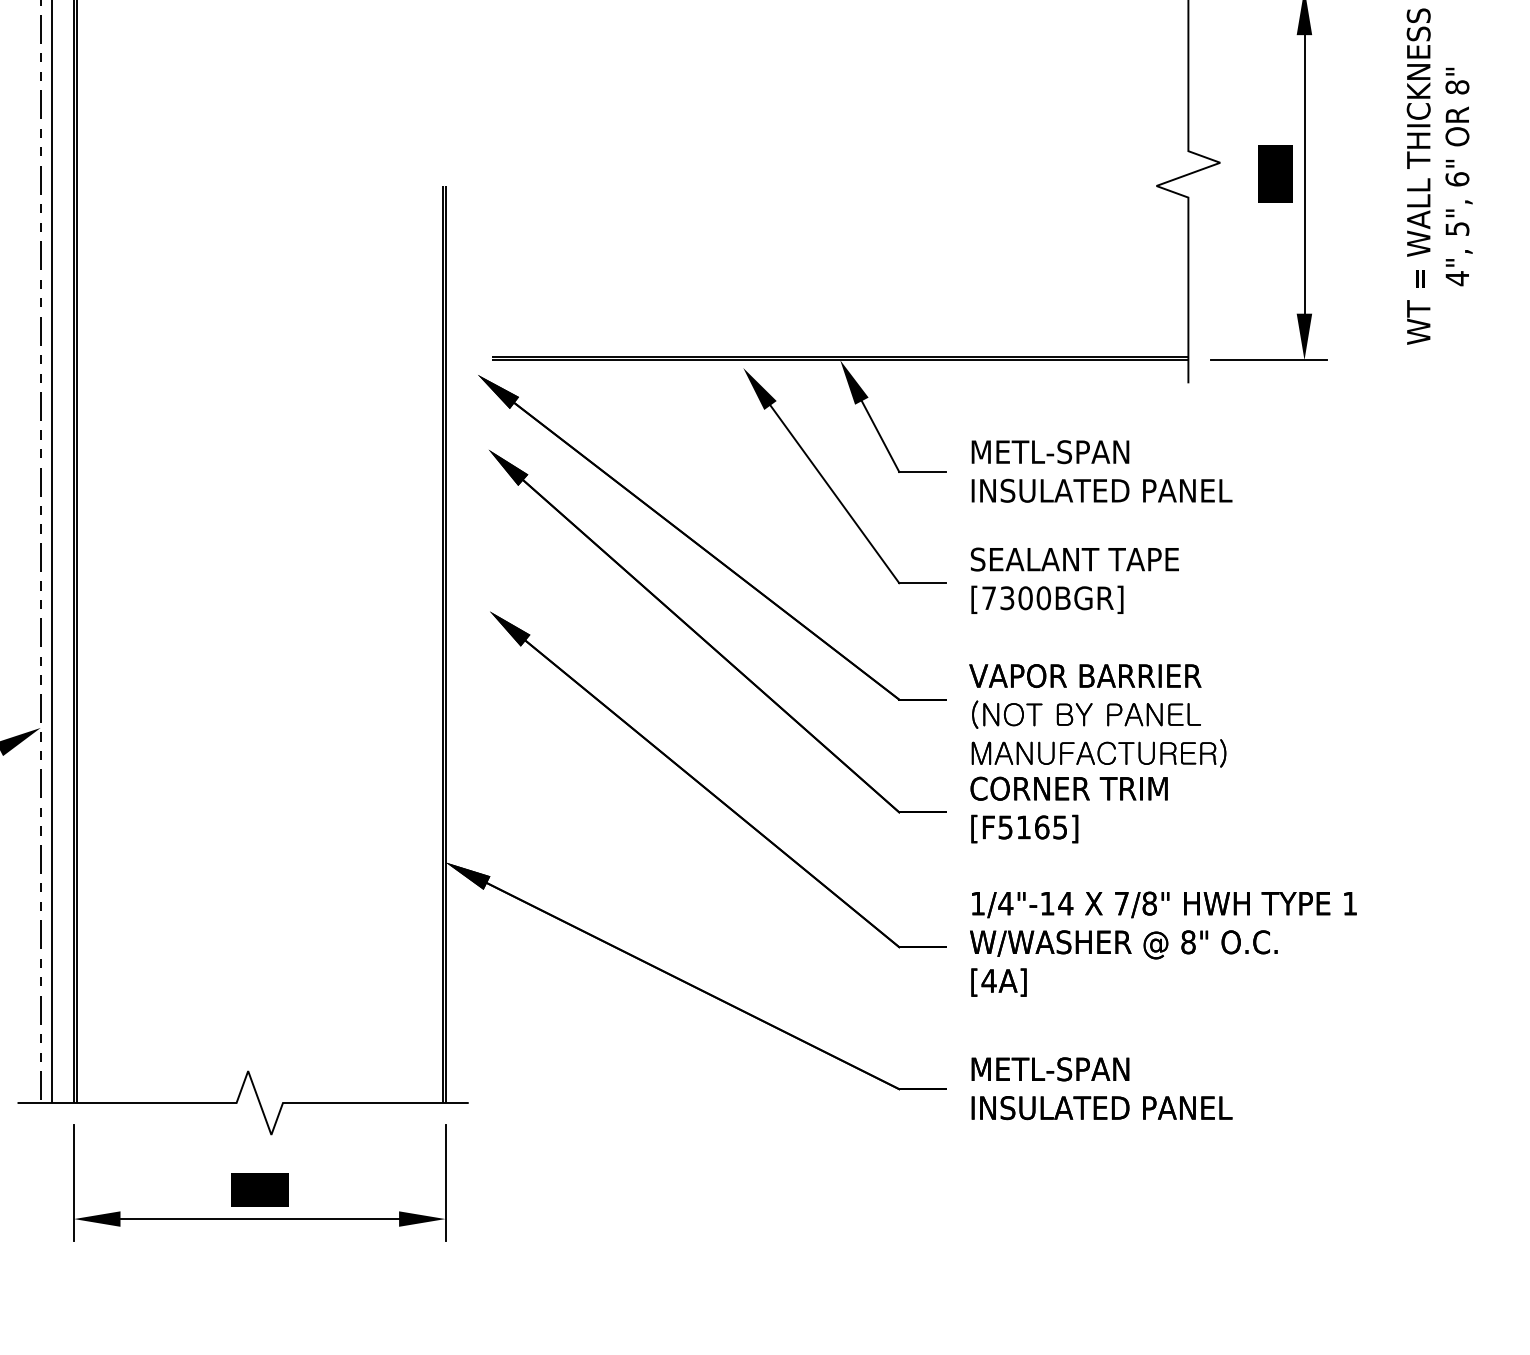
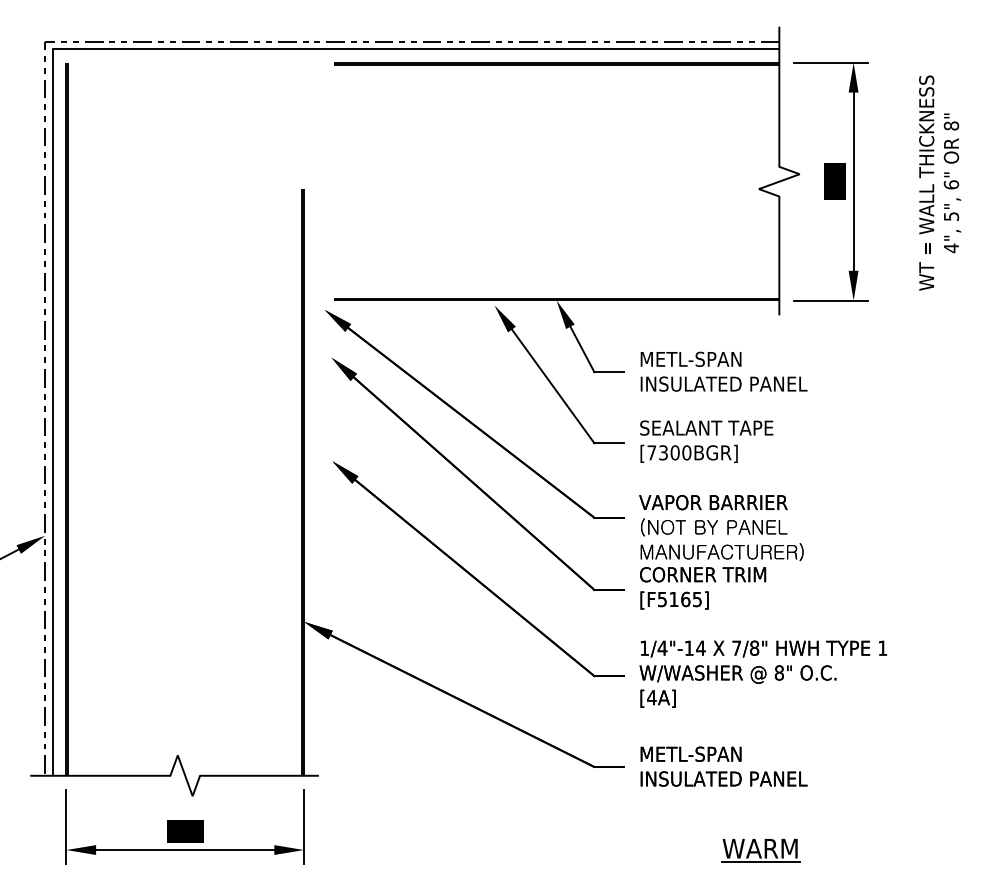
part: (1158, 1219) -> (760, 850), added

